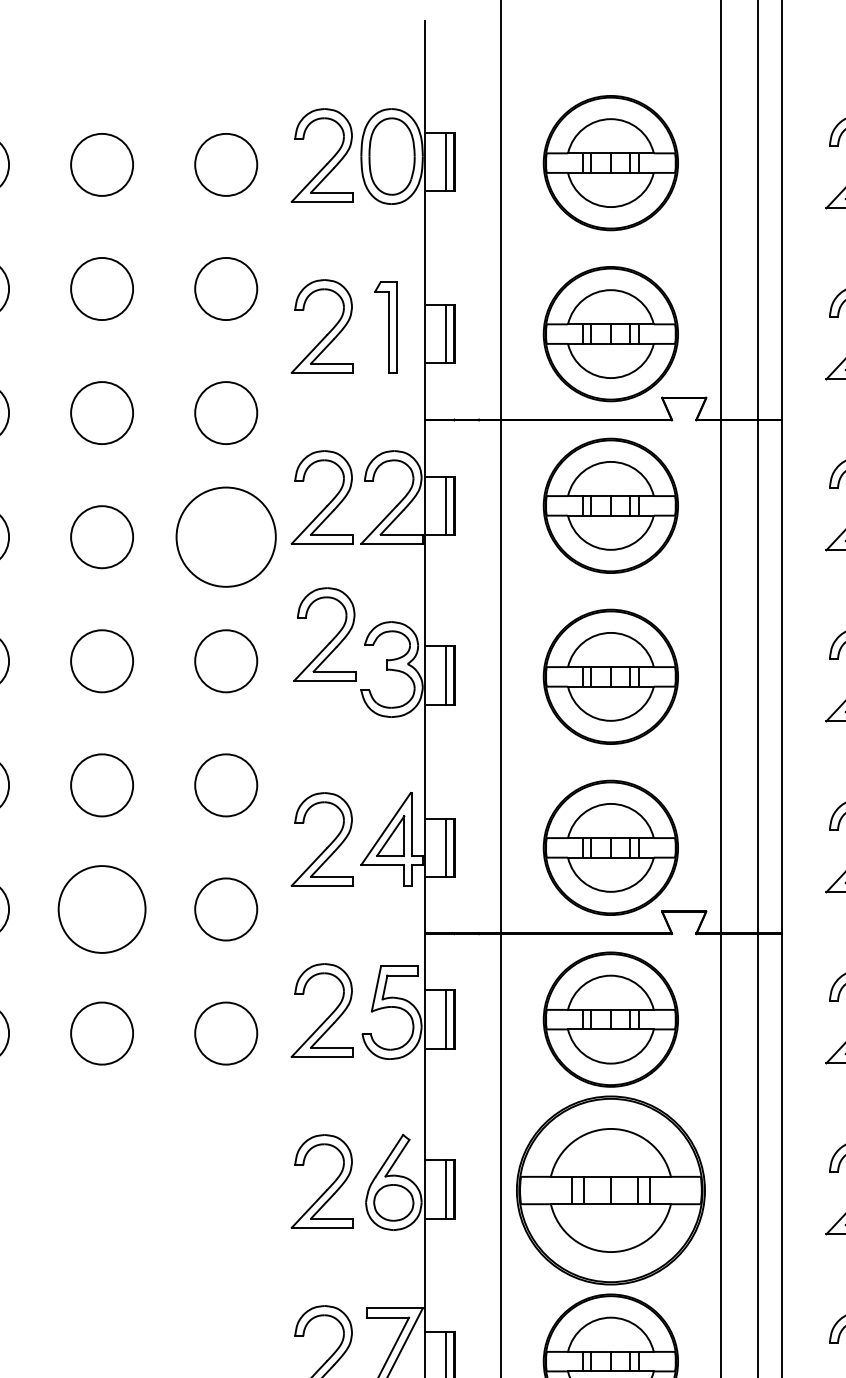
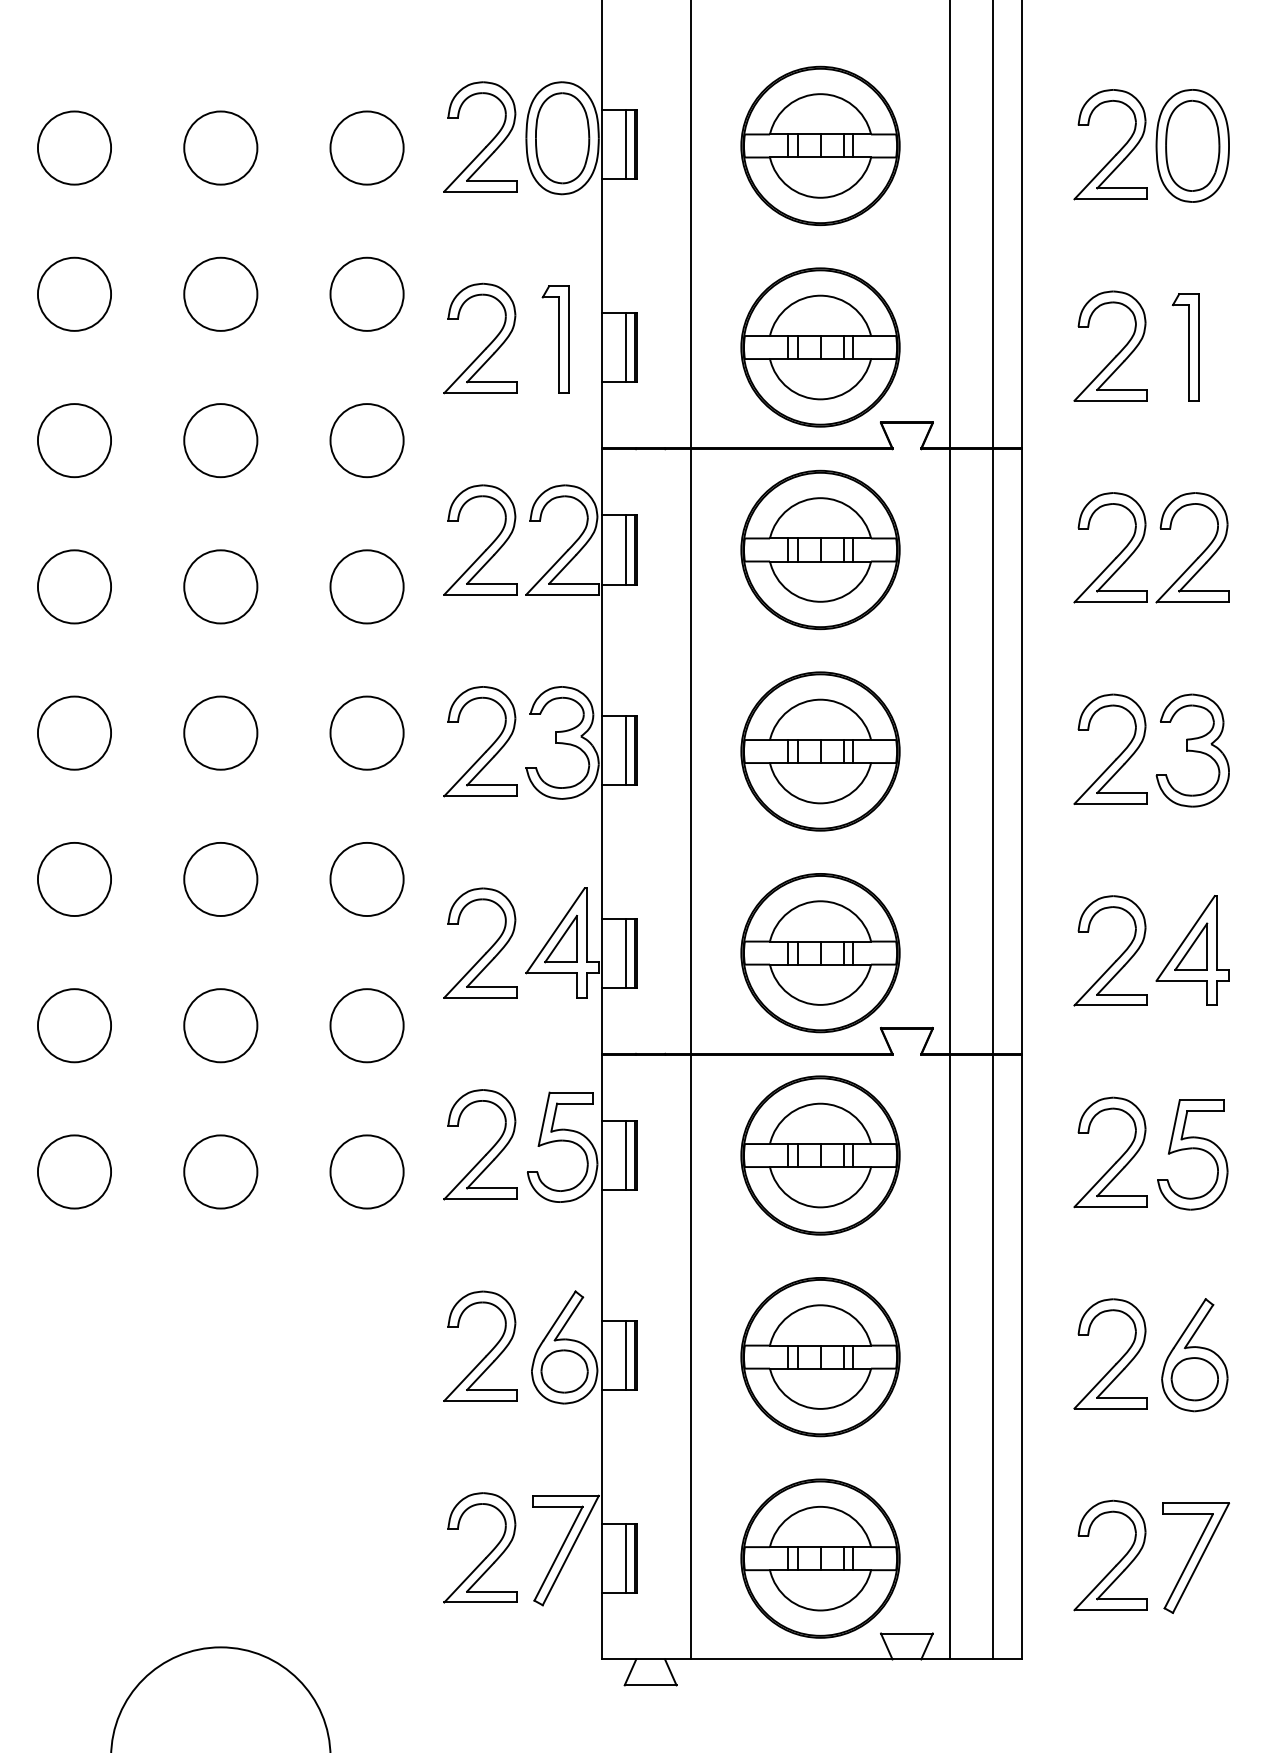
circle: (225, 536) -> (366, 586), size x0.62
part: (330, 640) -> (487, 748), moved
circle: (101, 909) -> (220, 1025), size x0.71
part: (610, 1190) -> (820, 1357), size x0.71

